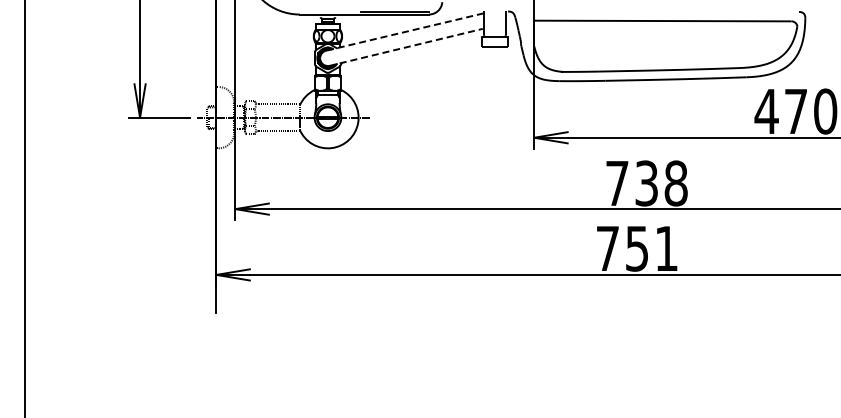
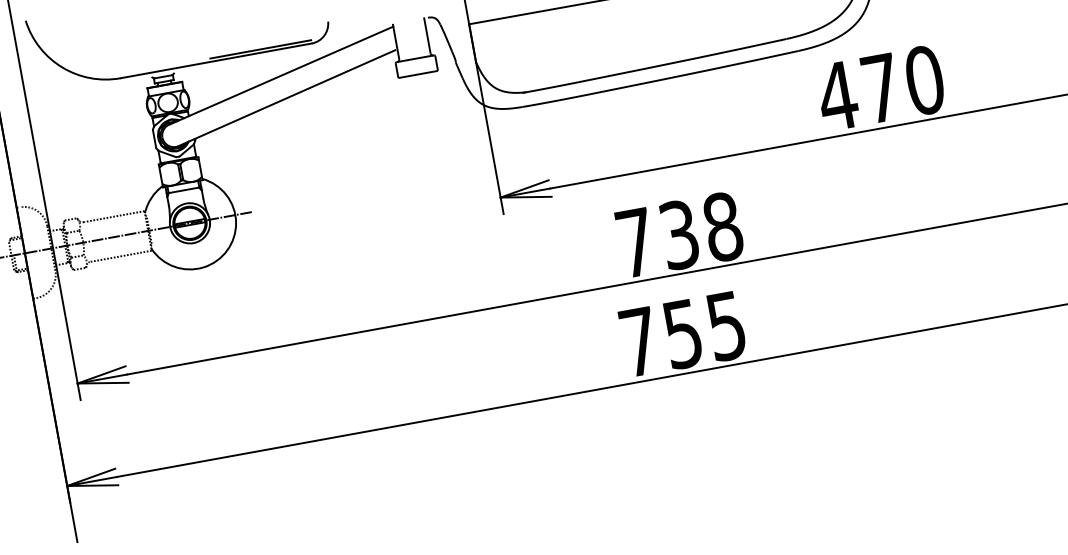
line: (405, 31) -> (281, 74), dashed -> solid
line: (406, 47) -> (287, 98), dashed -> solid
text: (666, 248) -> (726, 325), 751 -> 755

